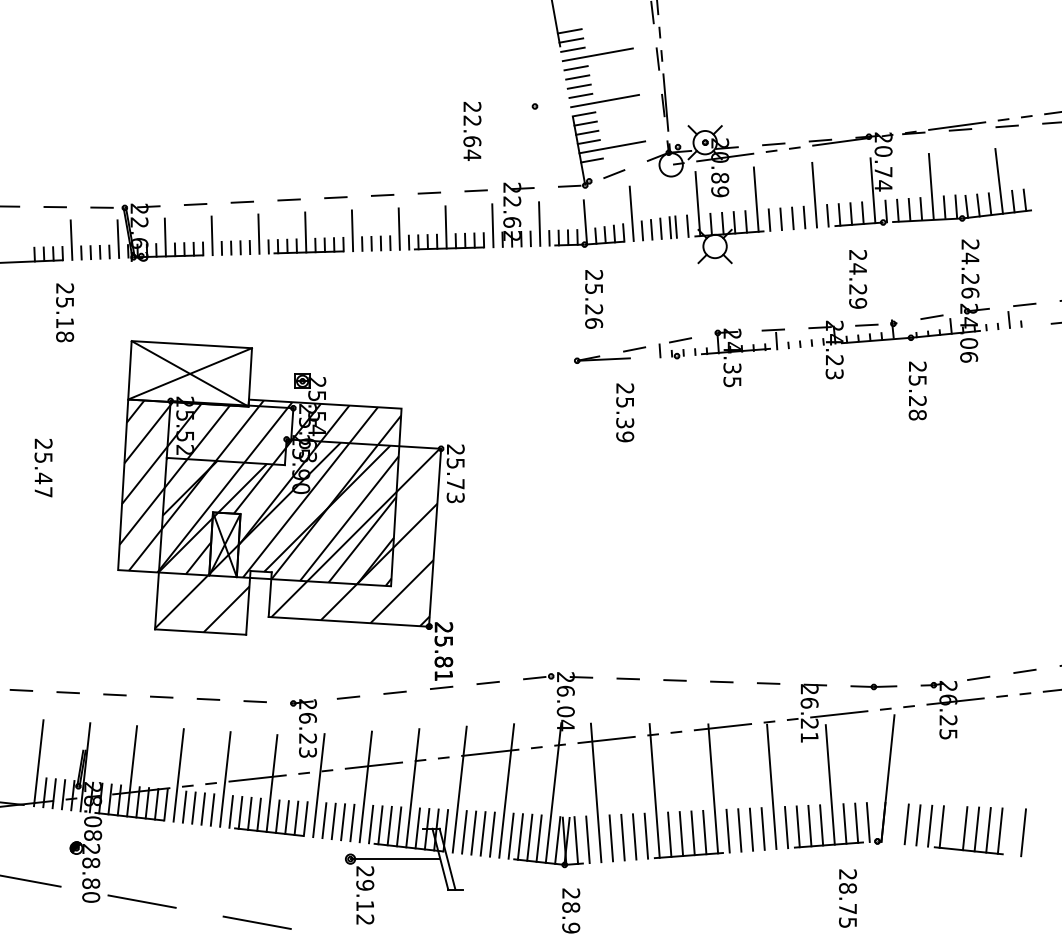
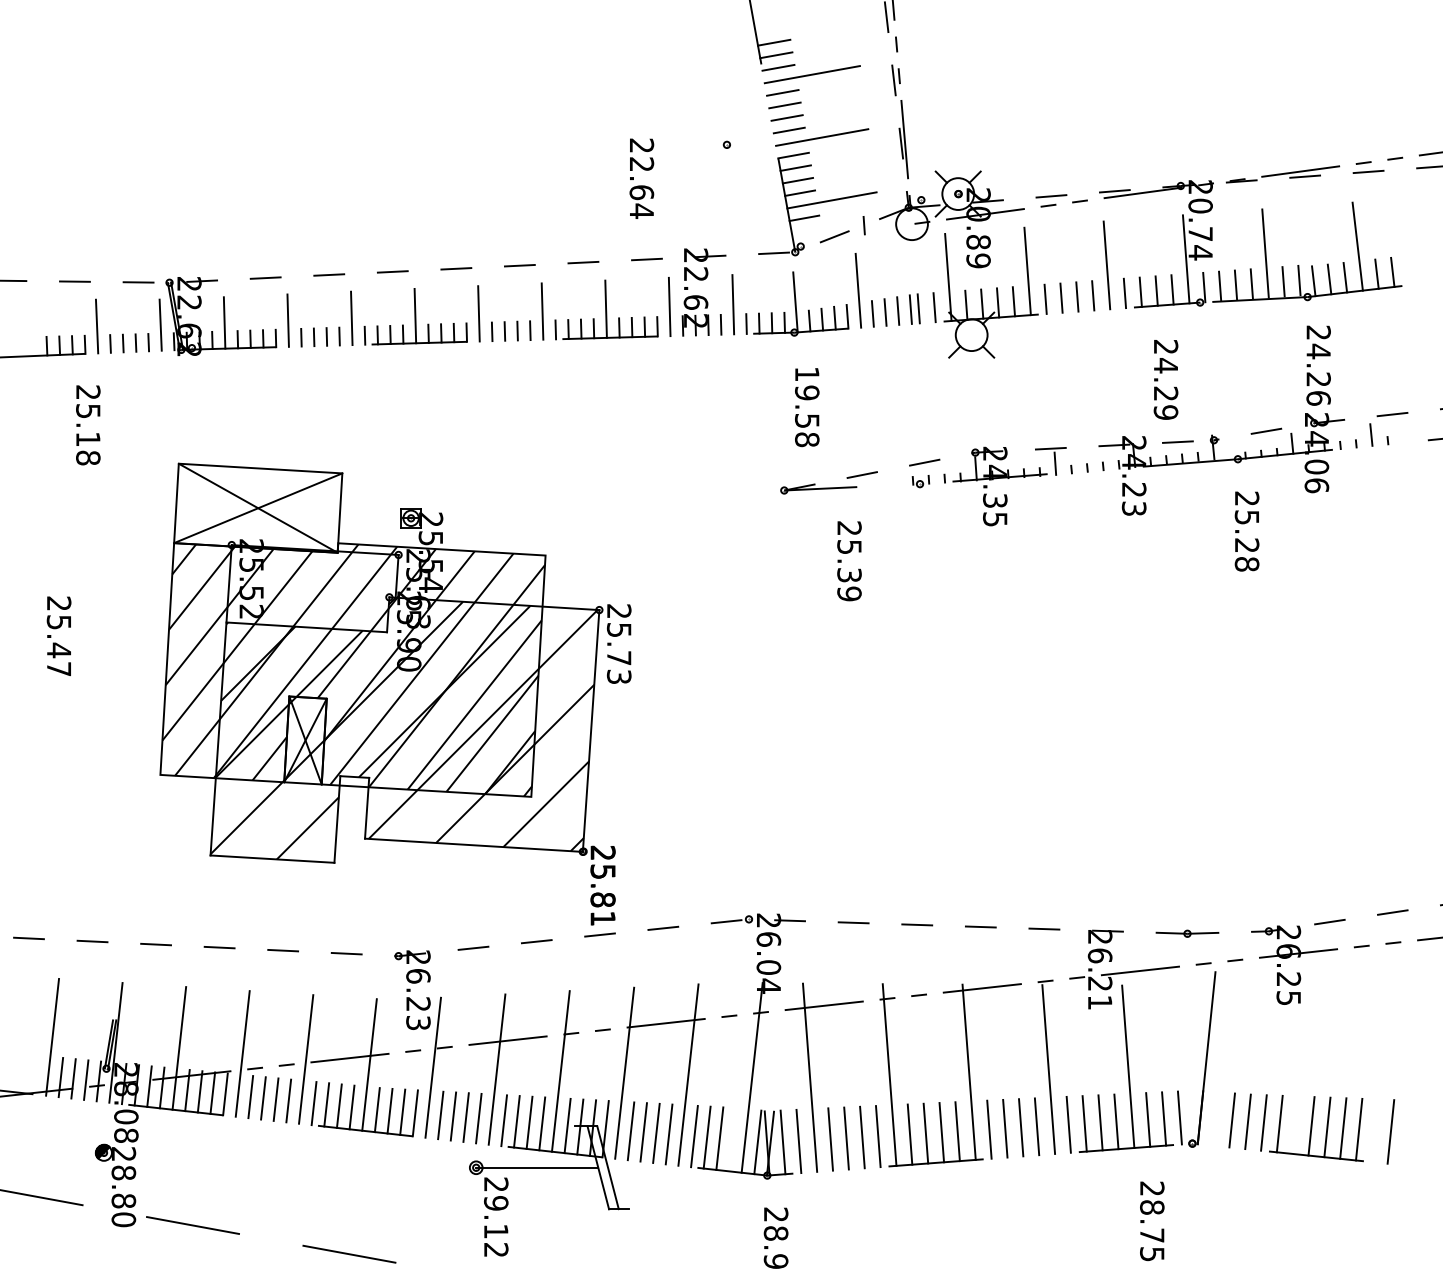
text: (594, 299) -> (807, 407), 25.26 -> 19.58
line: (659, 350) -> (863, 225), moved
line: (538, 838) -> (731, 1139), removed

